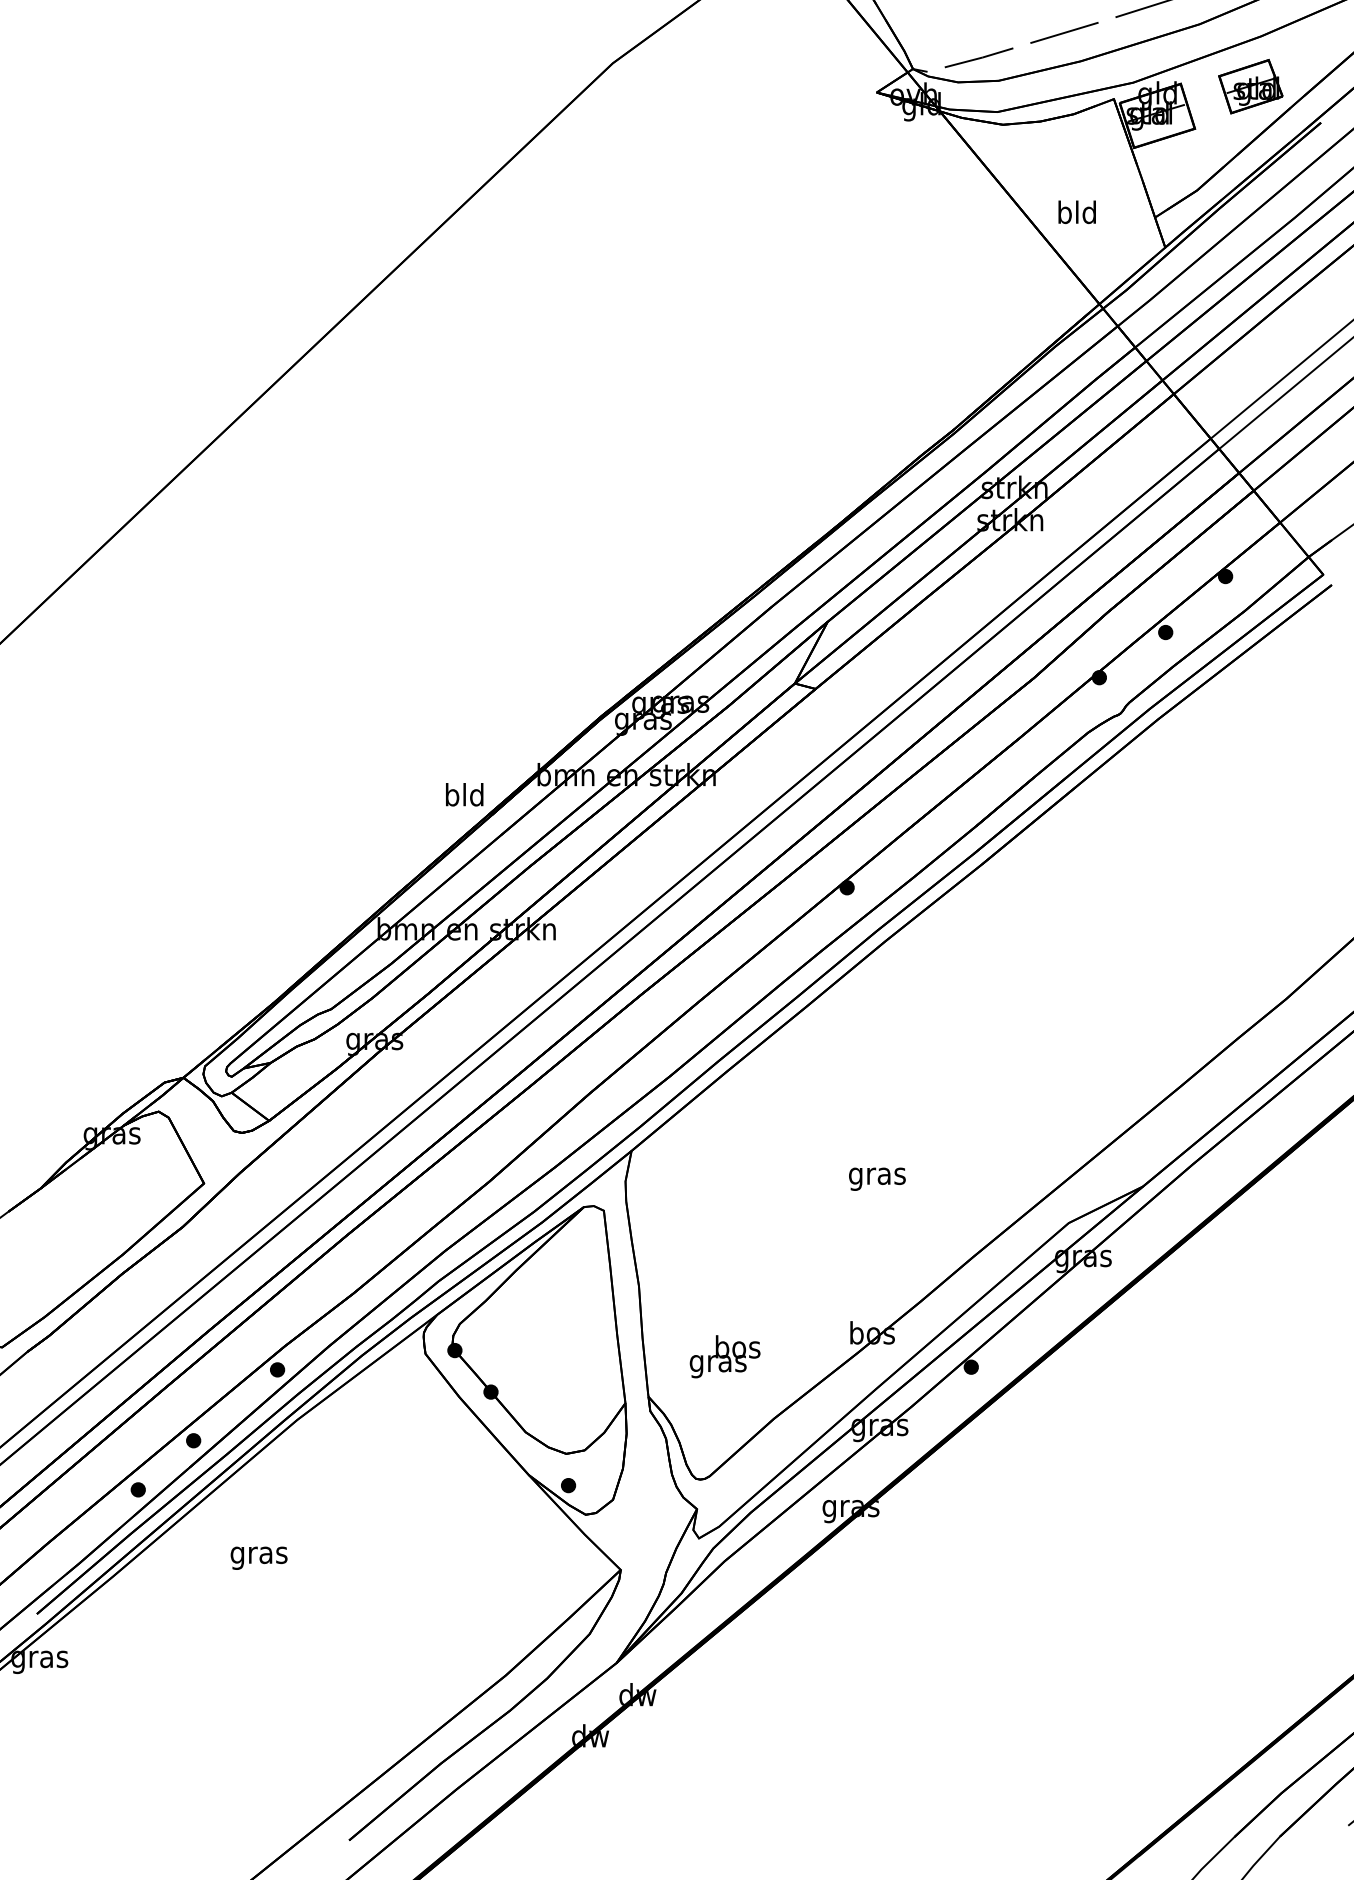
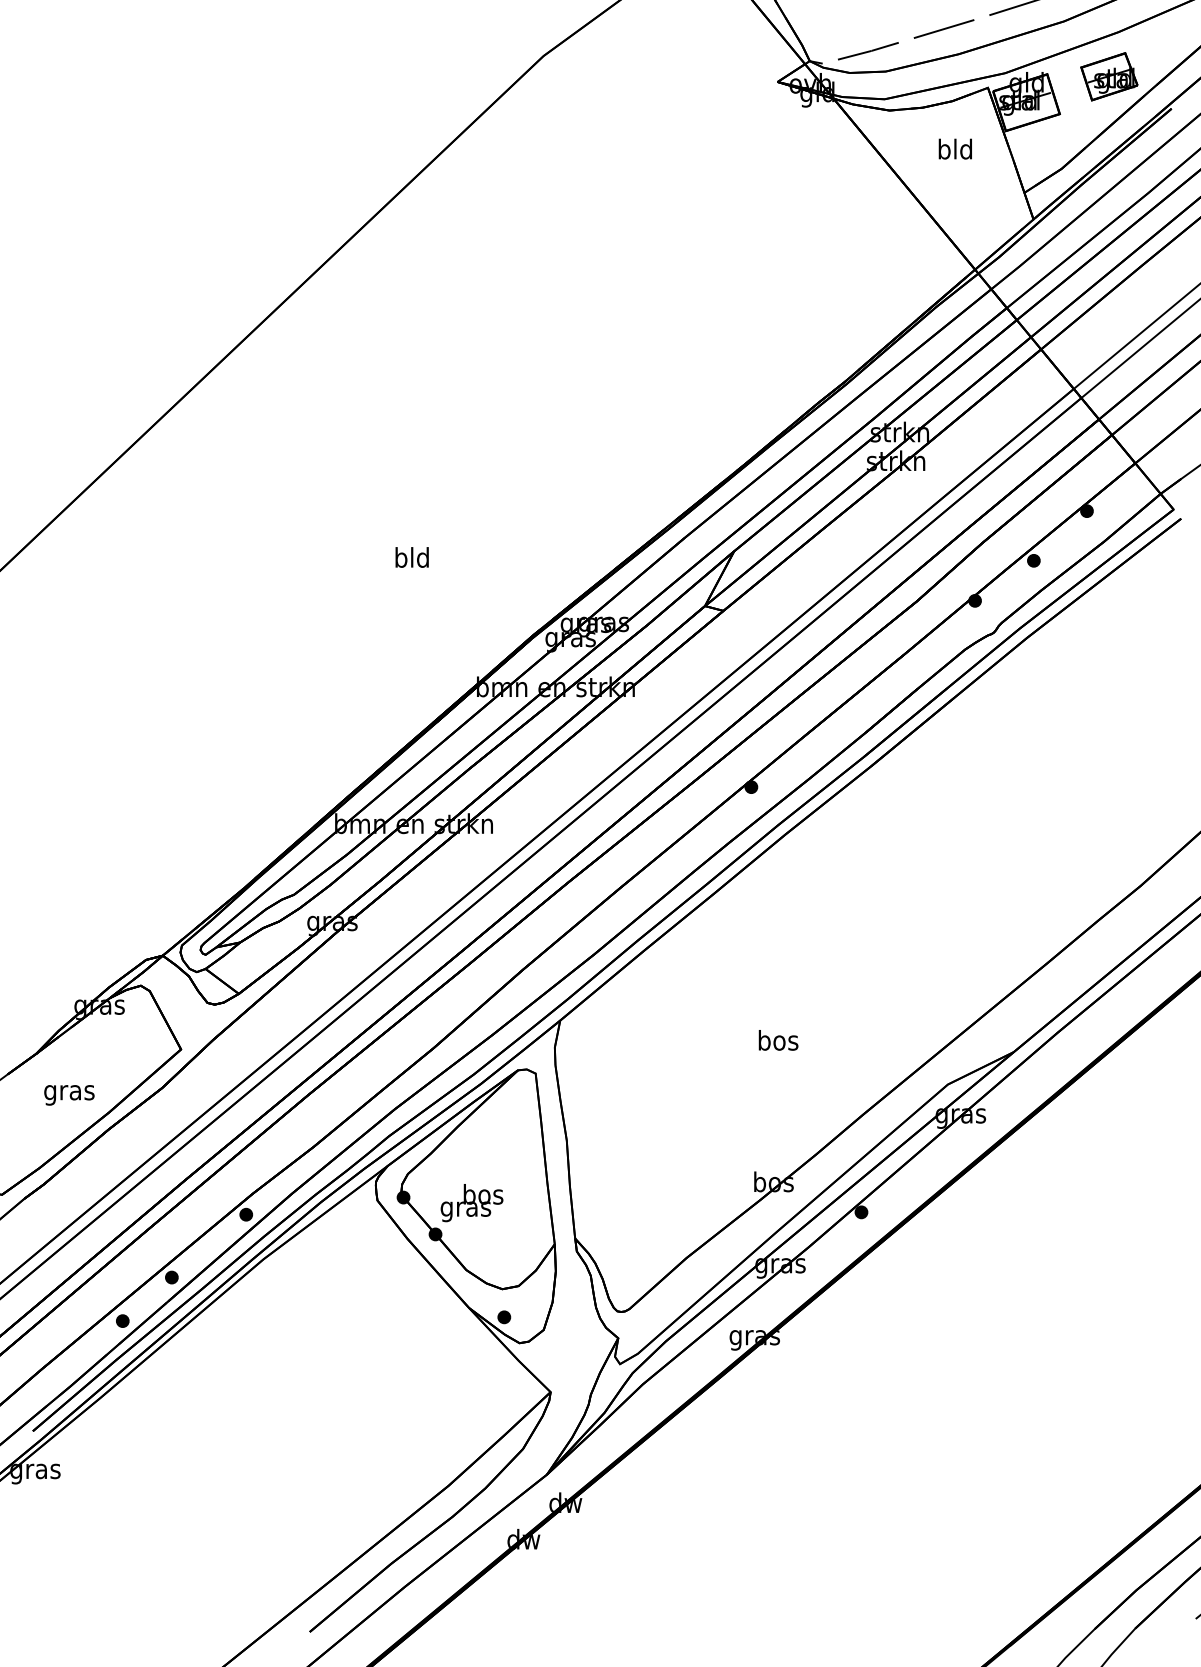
text: (1076, 212) -> (954, 149), moved
text: (464, 794) -> (412, 557), moved
text: (877, 1175) -> (778, 1042), gras -> bos
text: (724, 1356) -> (471, 1202), moved
text: (258, 1557) -> (68, 1094), moved

